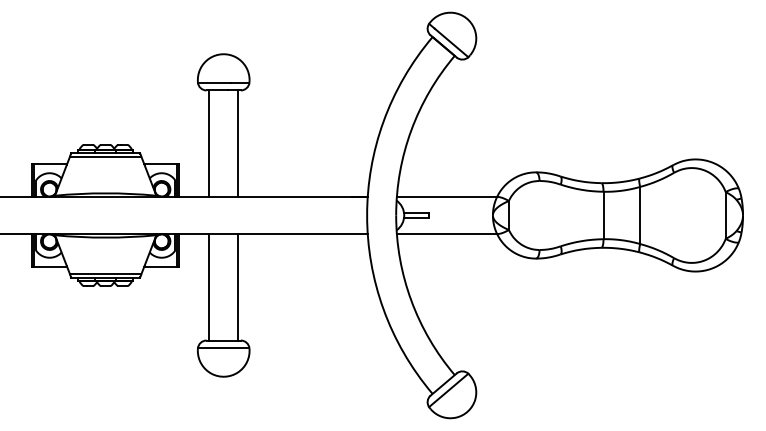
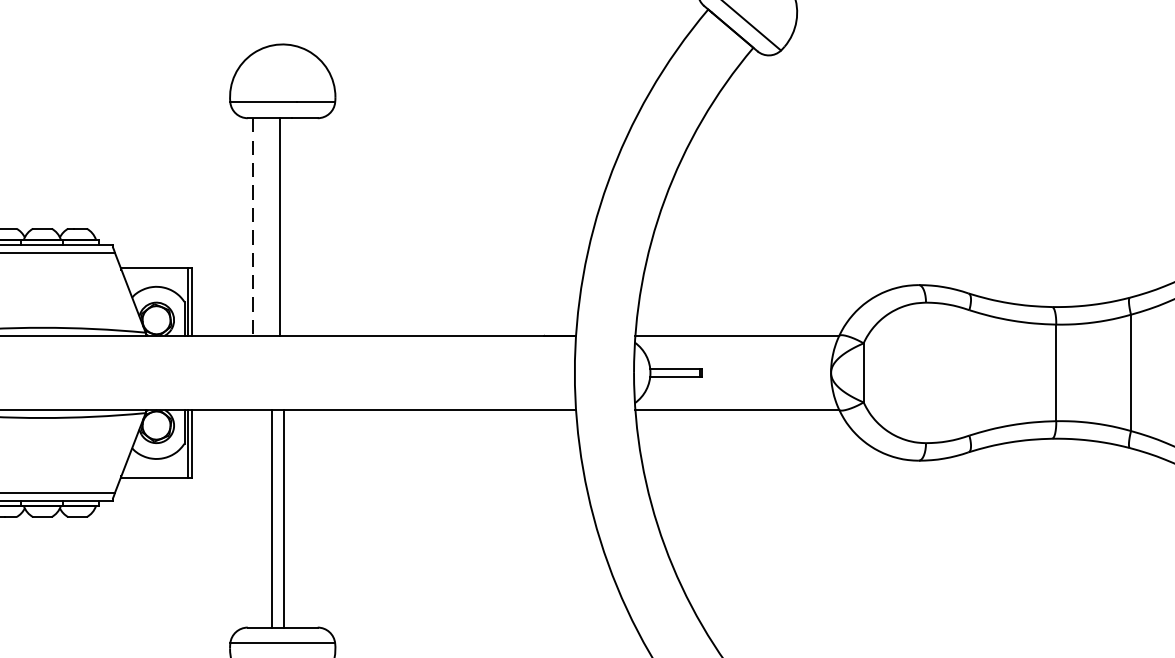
line: (238, 143) -> (280, 226), moved
line: (209, 144) -> (253, 228), solid -> dashed
line: (209, 286) -> (284, 517), moved
line: (238, 286) -> (272, 517), moved

